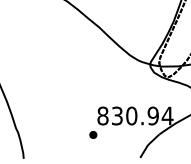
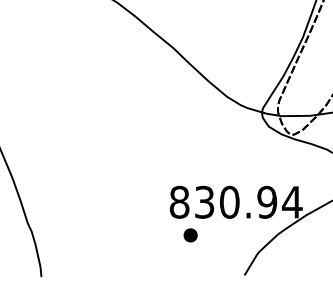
part: (93, 134) -> (190, 234), moved

